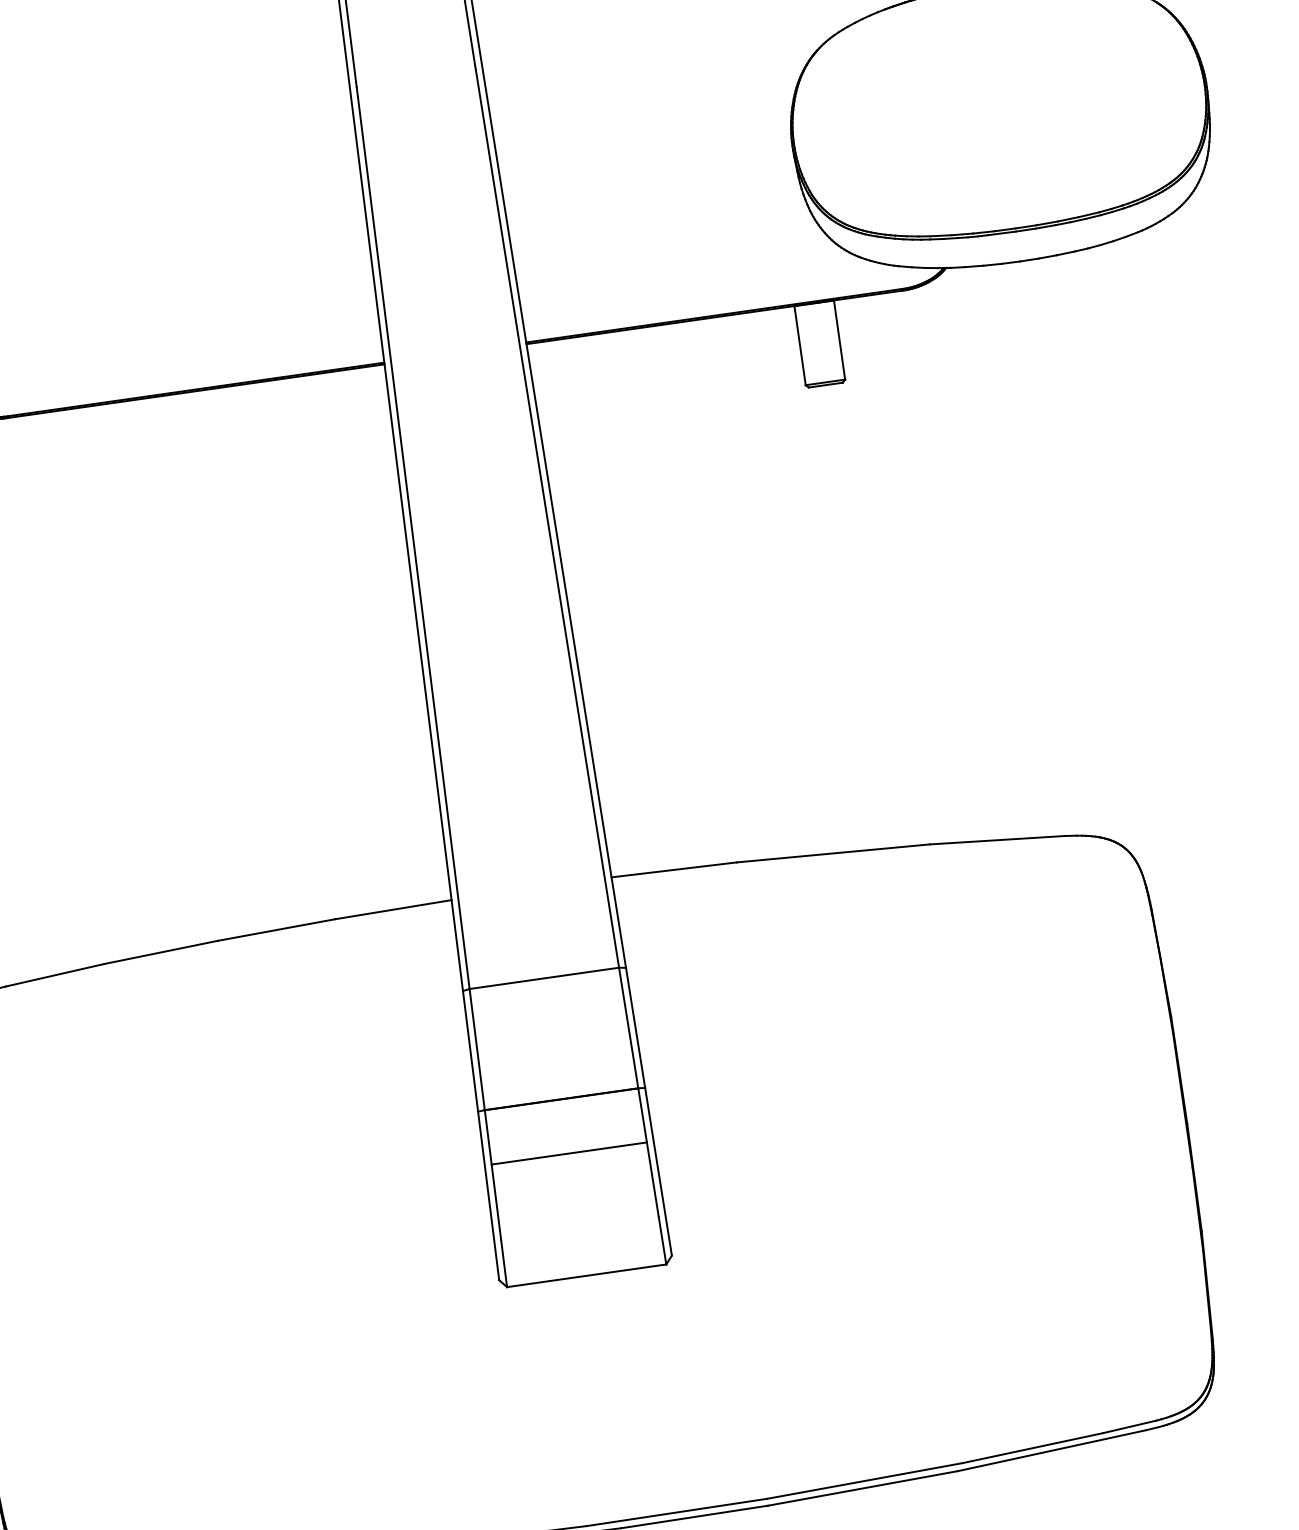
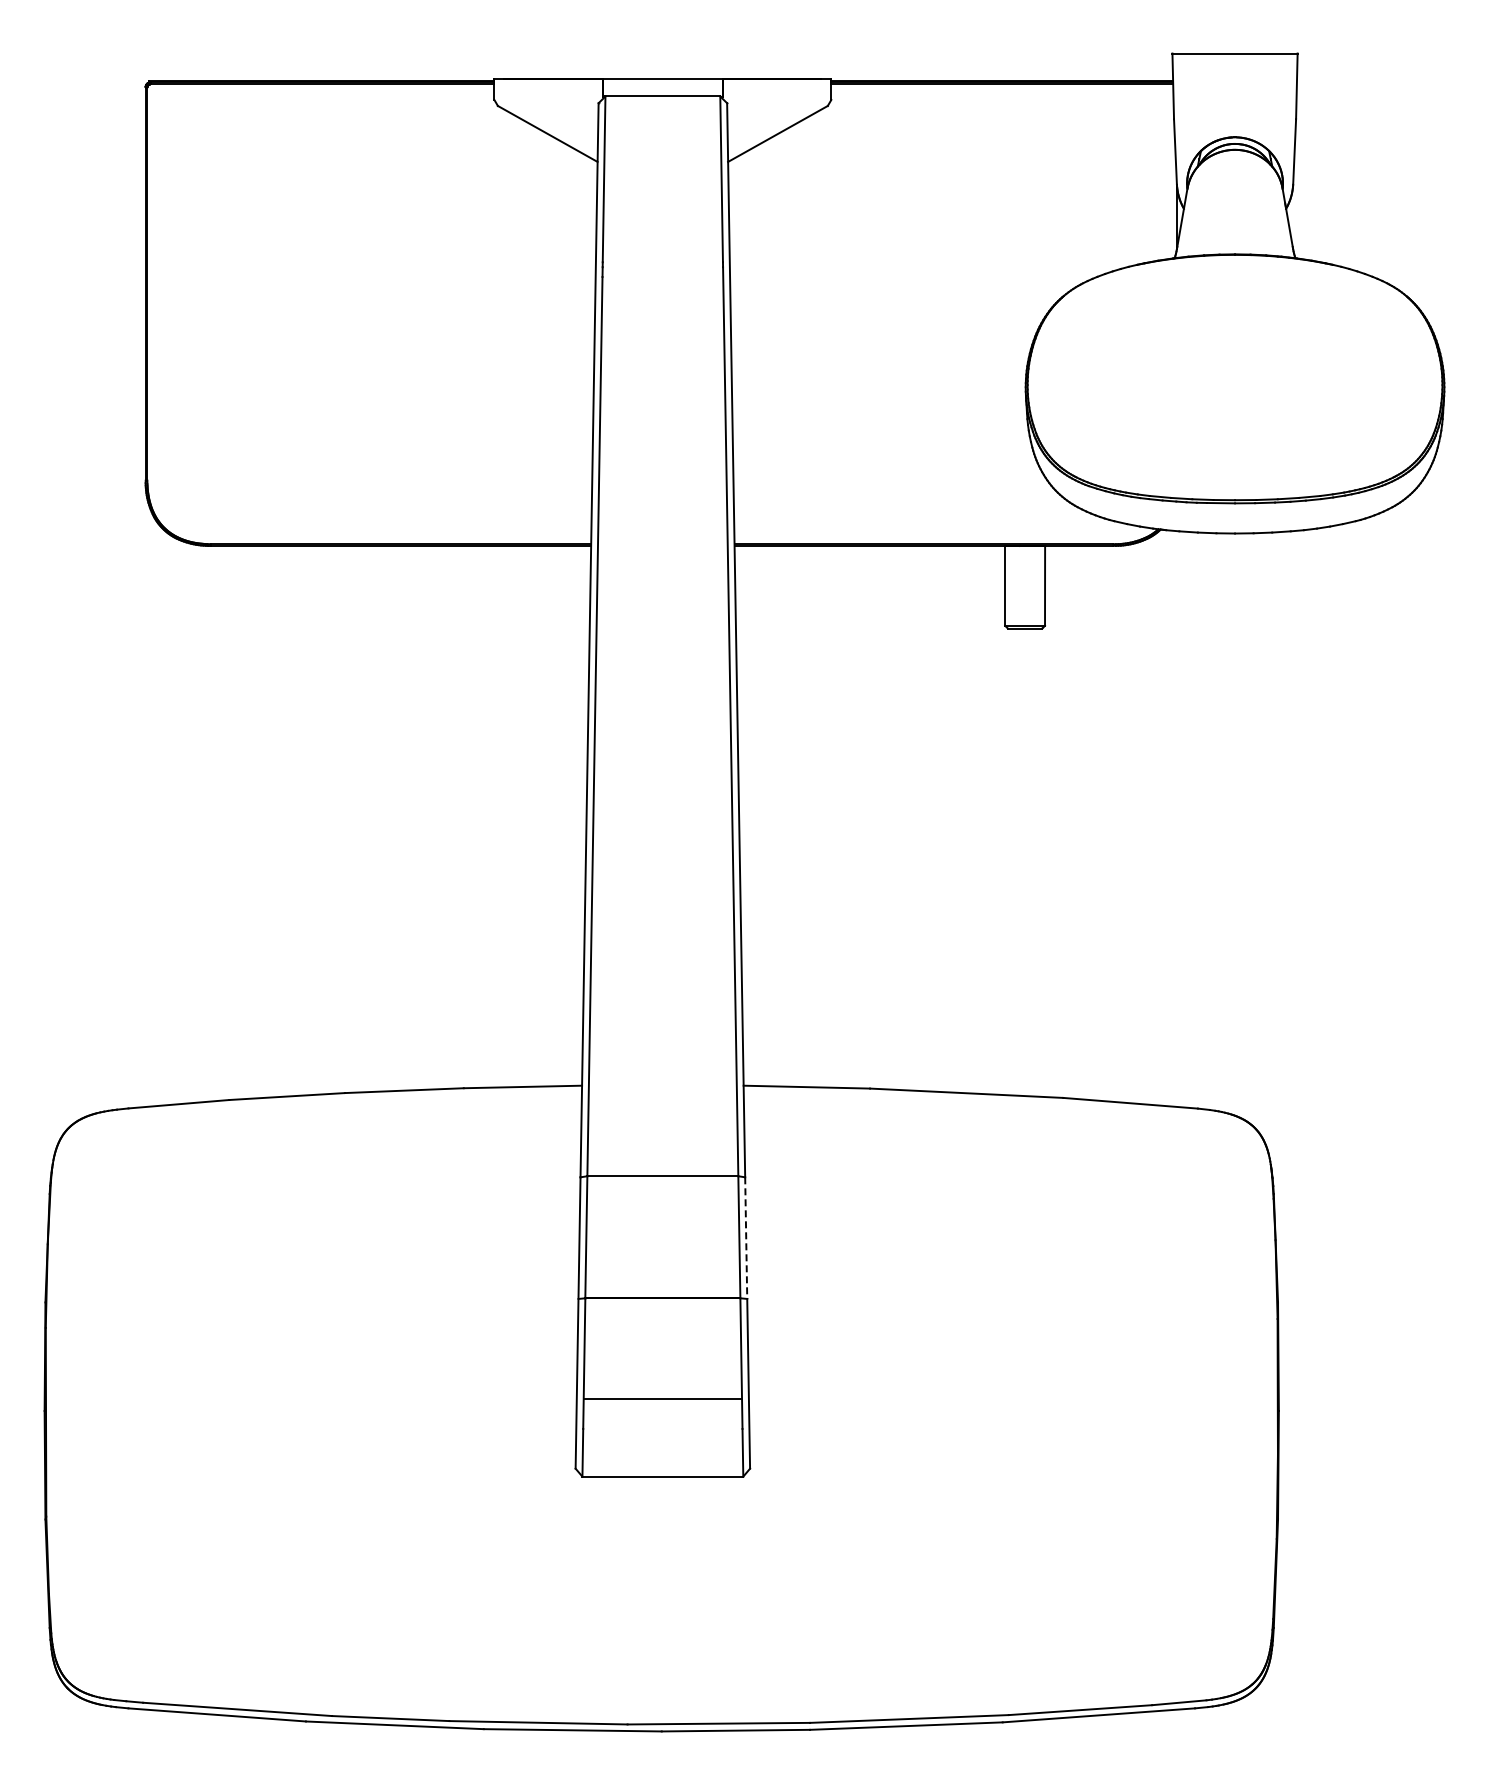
line: (635, 1028) -> (746, 1238), solid -> dashed
line: (568, 1153) -> (662, 1399), moved

